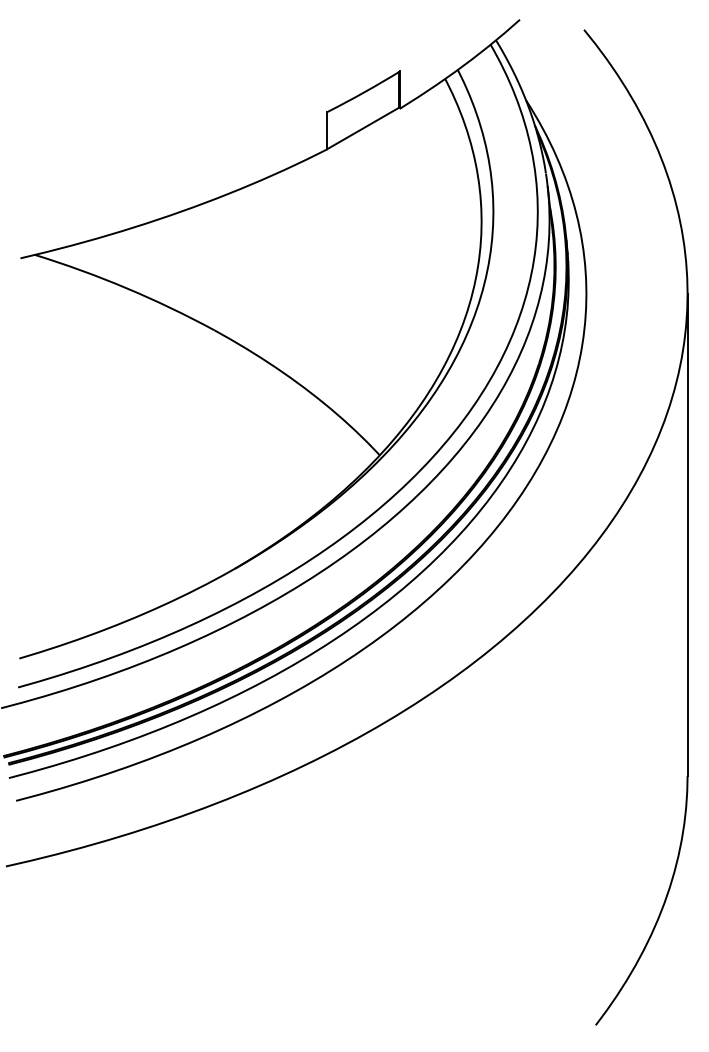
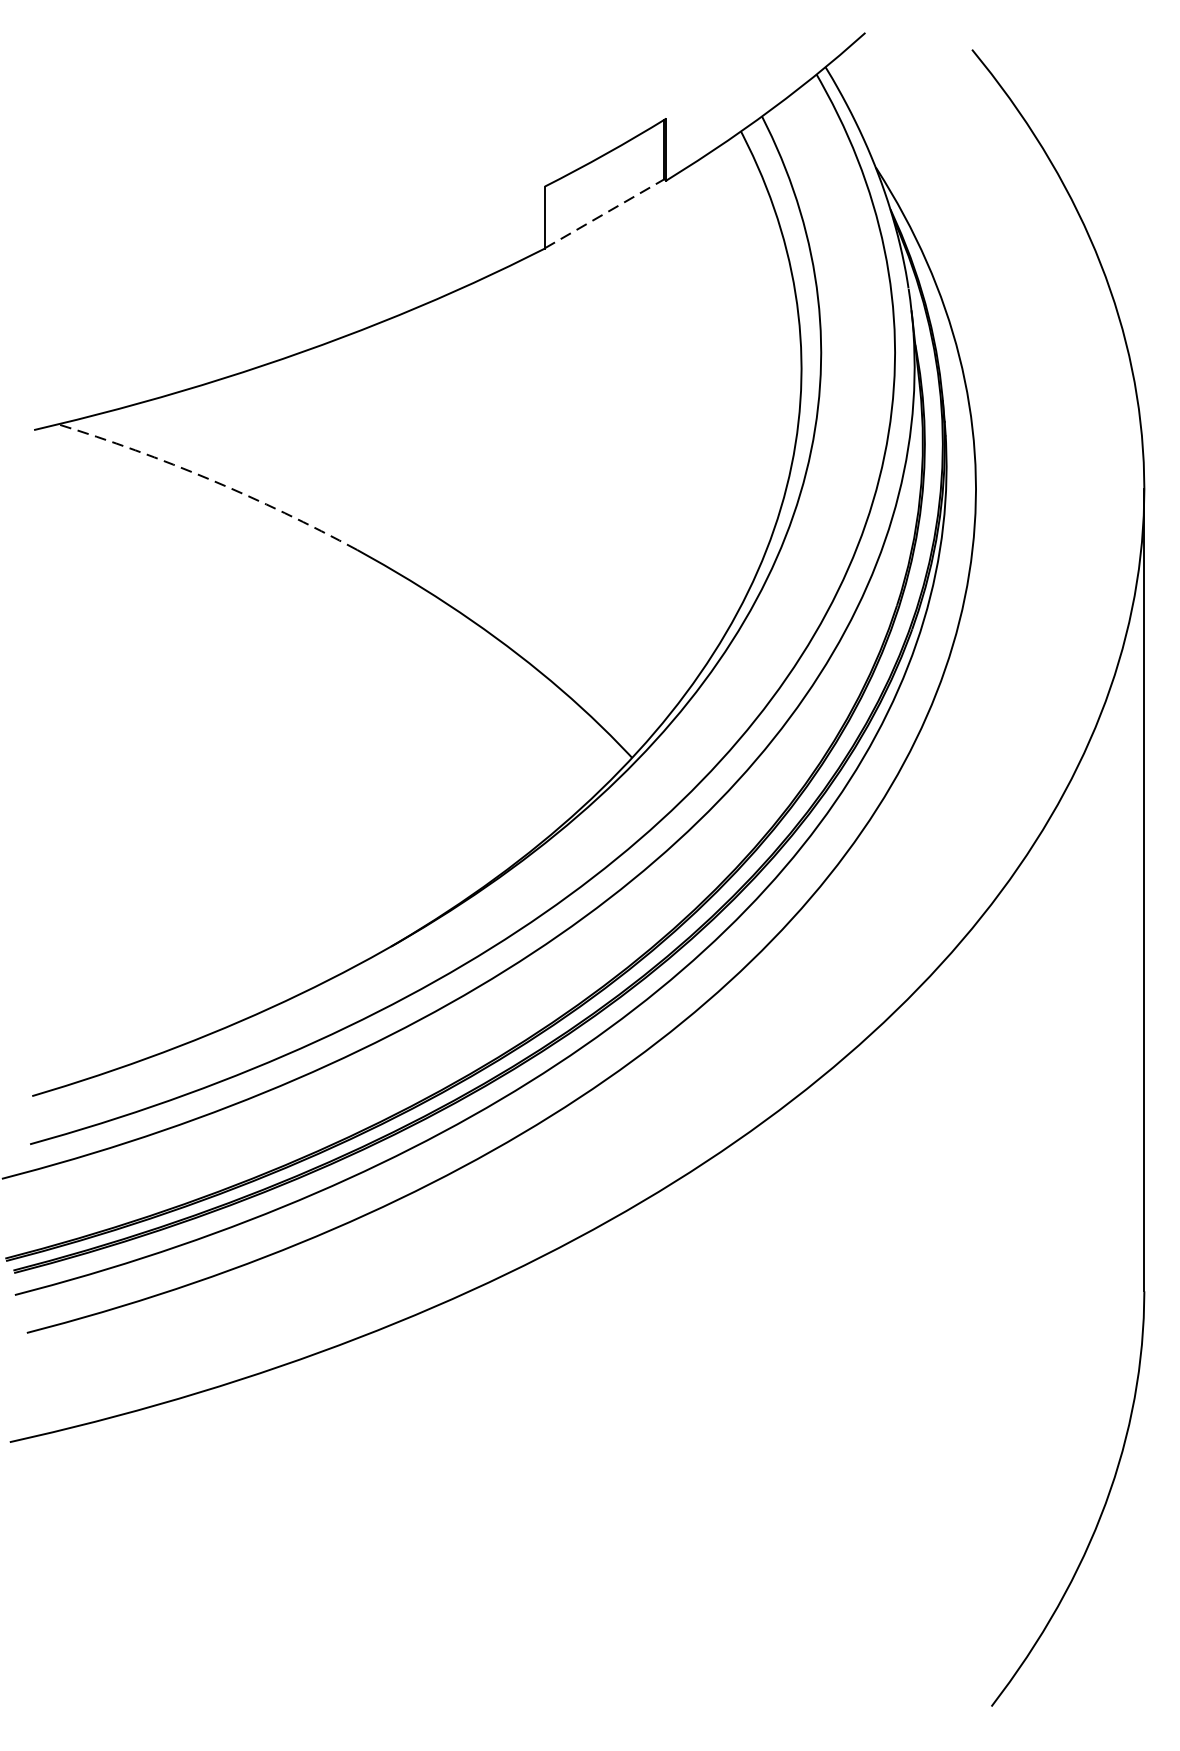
line: (363, 128) -> (604, 213), solid -> dashed
arc: (126, 288) -> (210, 480), solid -> dashed

